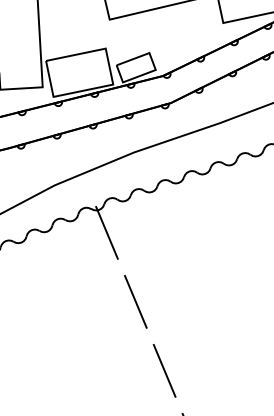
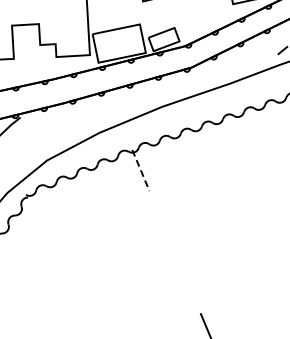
line: (107, 232) -> (141, 170), solid -> dashed
line: (135, 300) -> (163, 224), removed
line: (164, 370) -> (186, 279), removed

